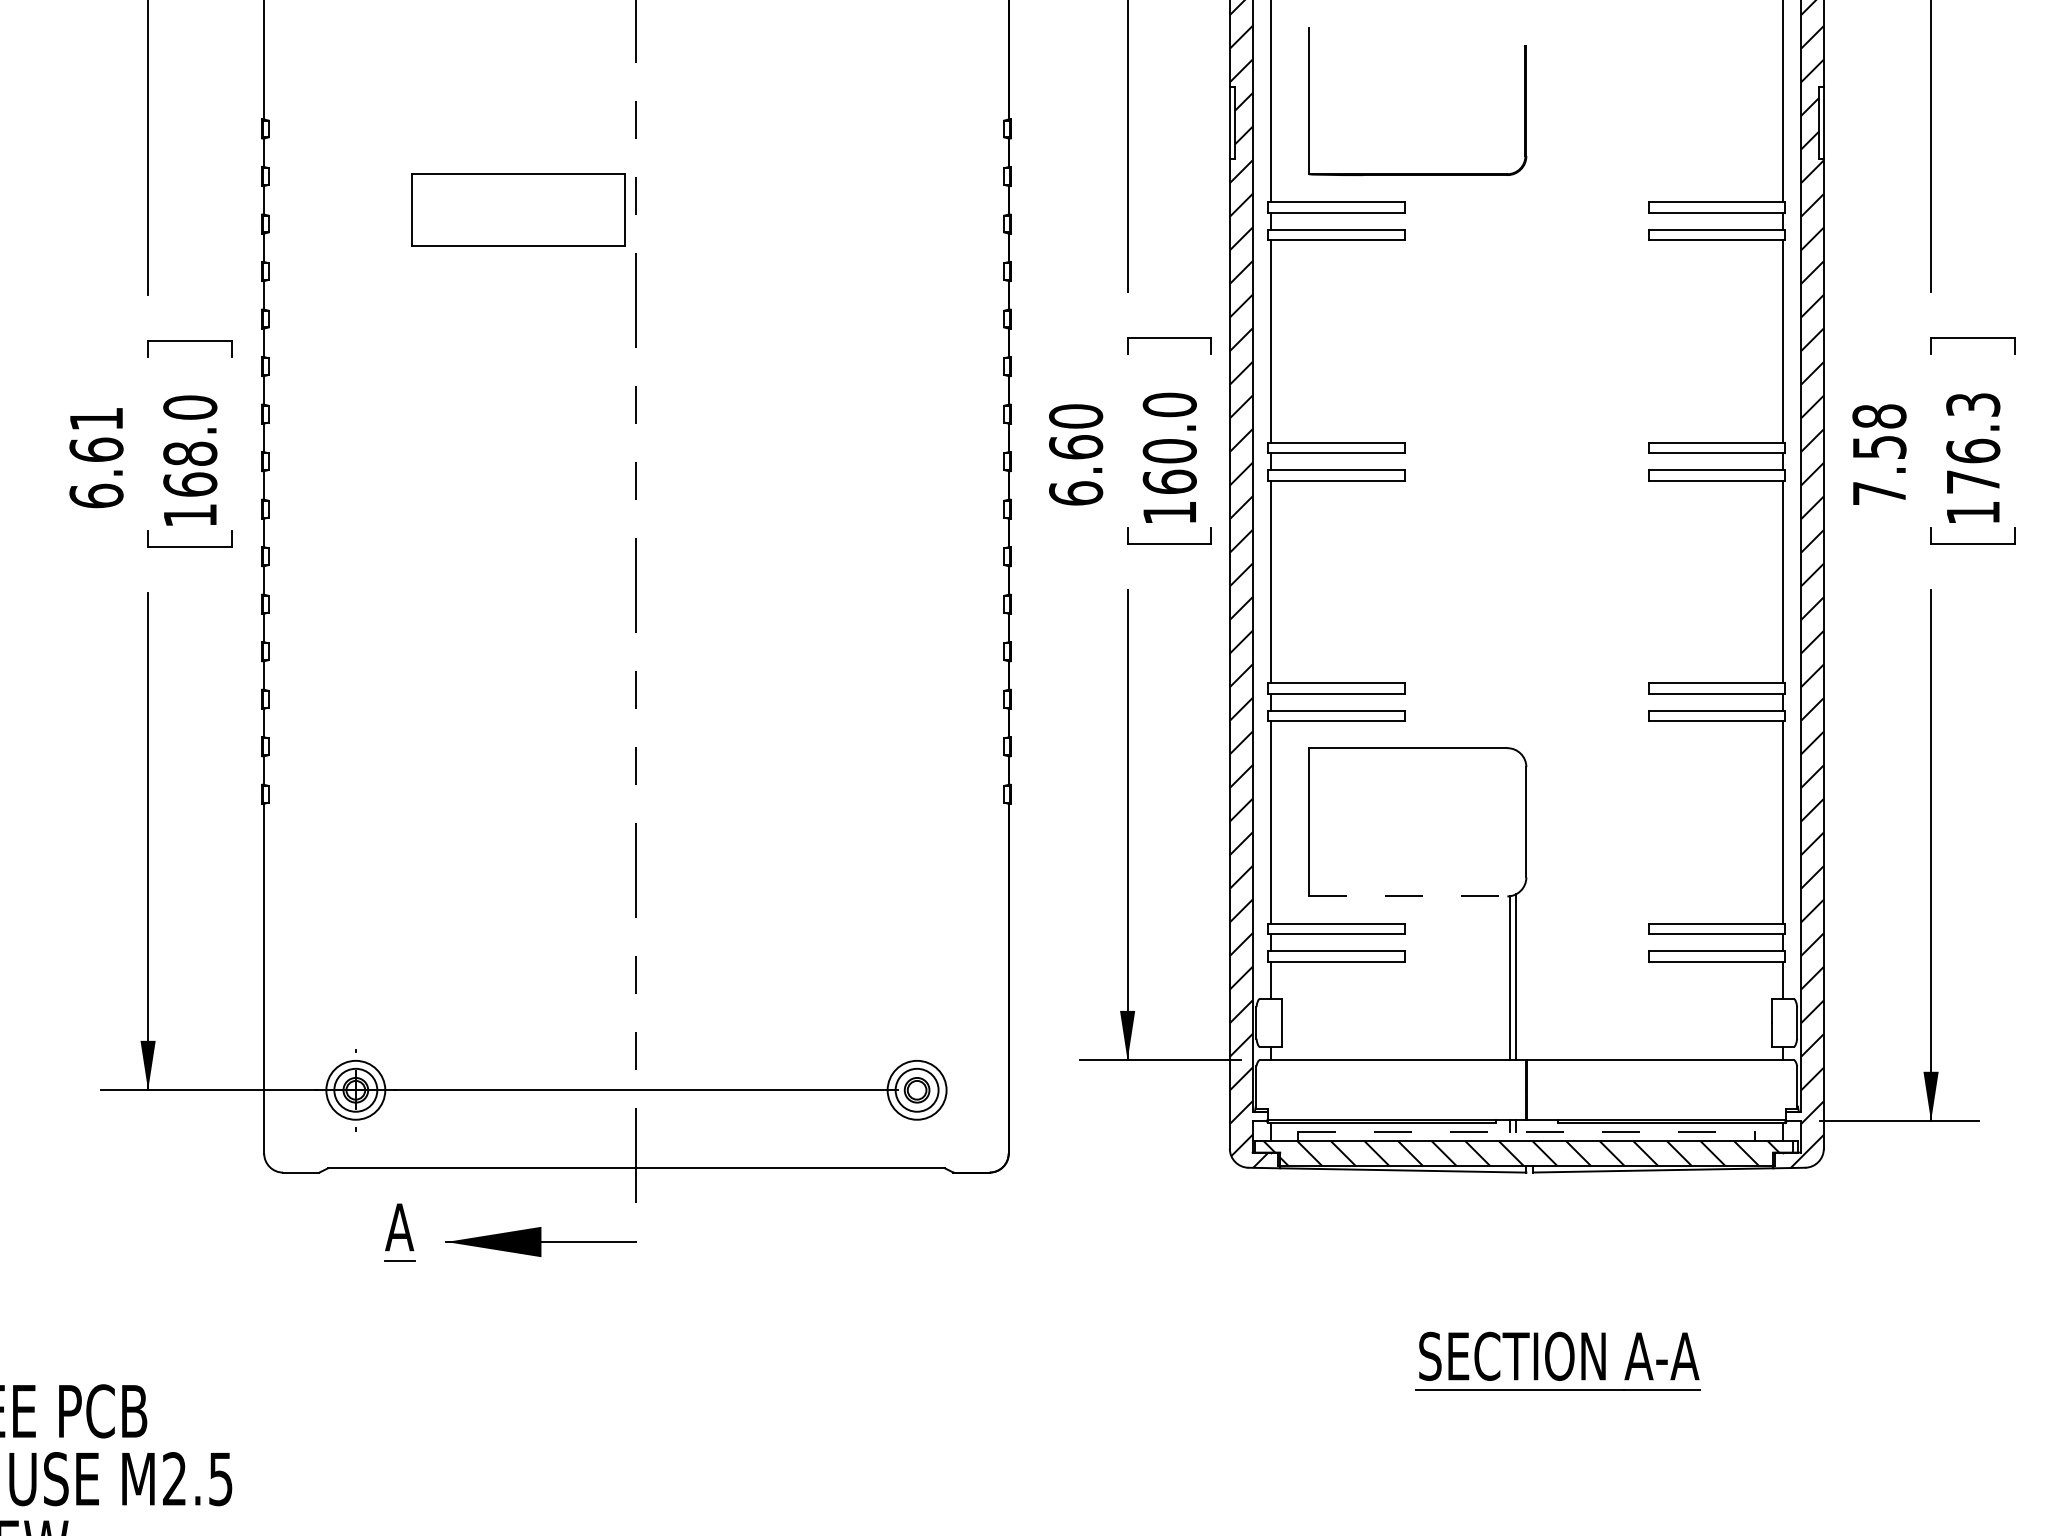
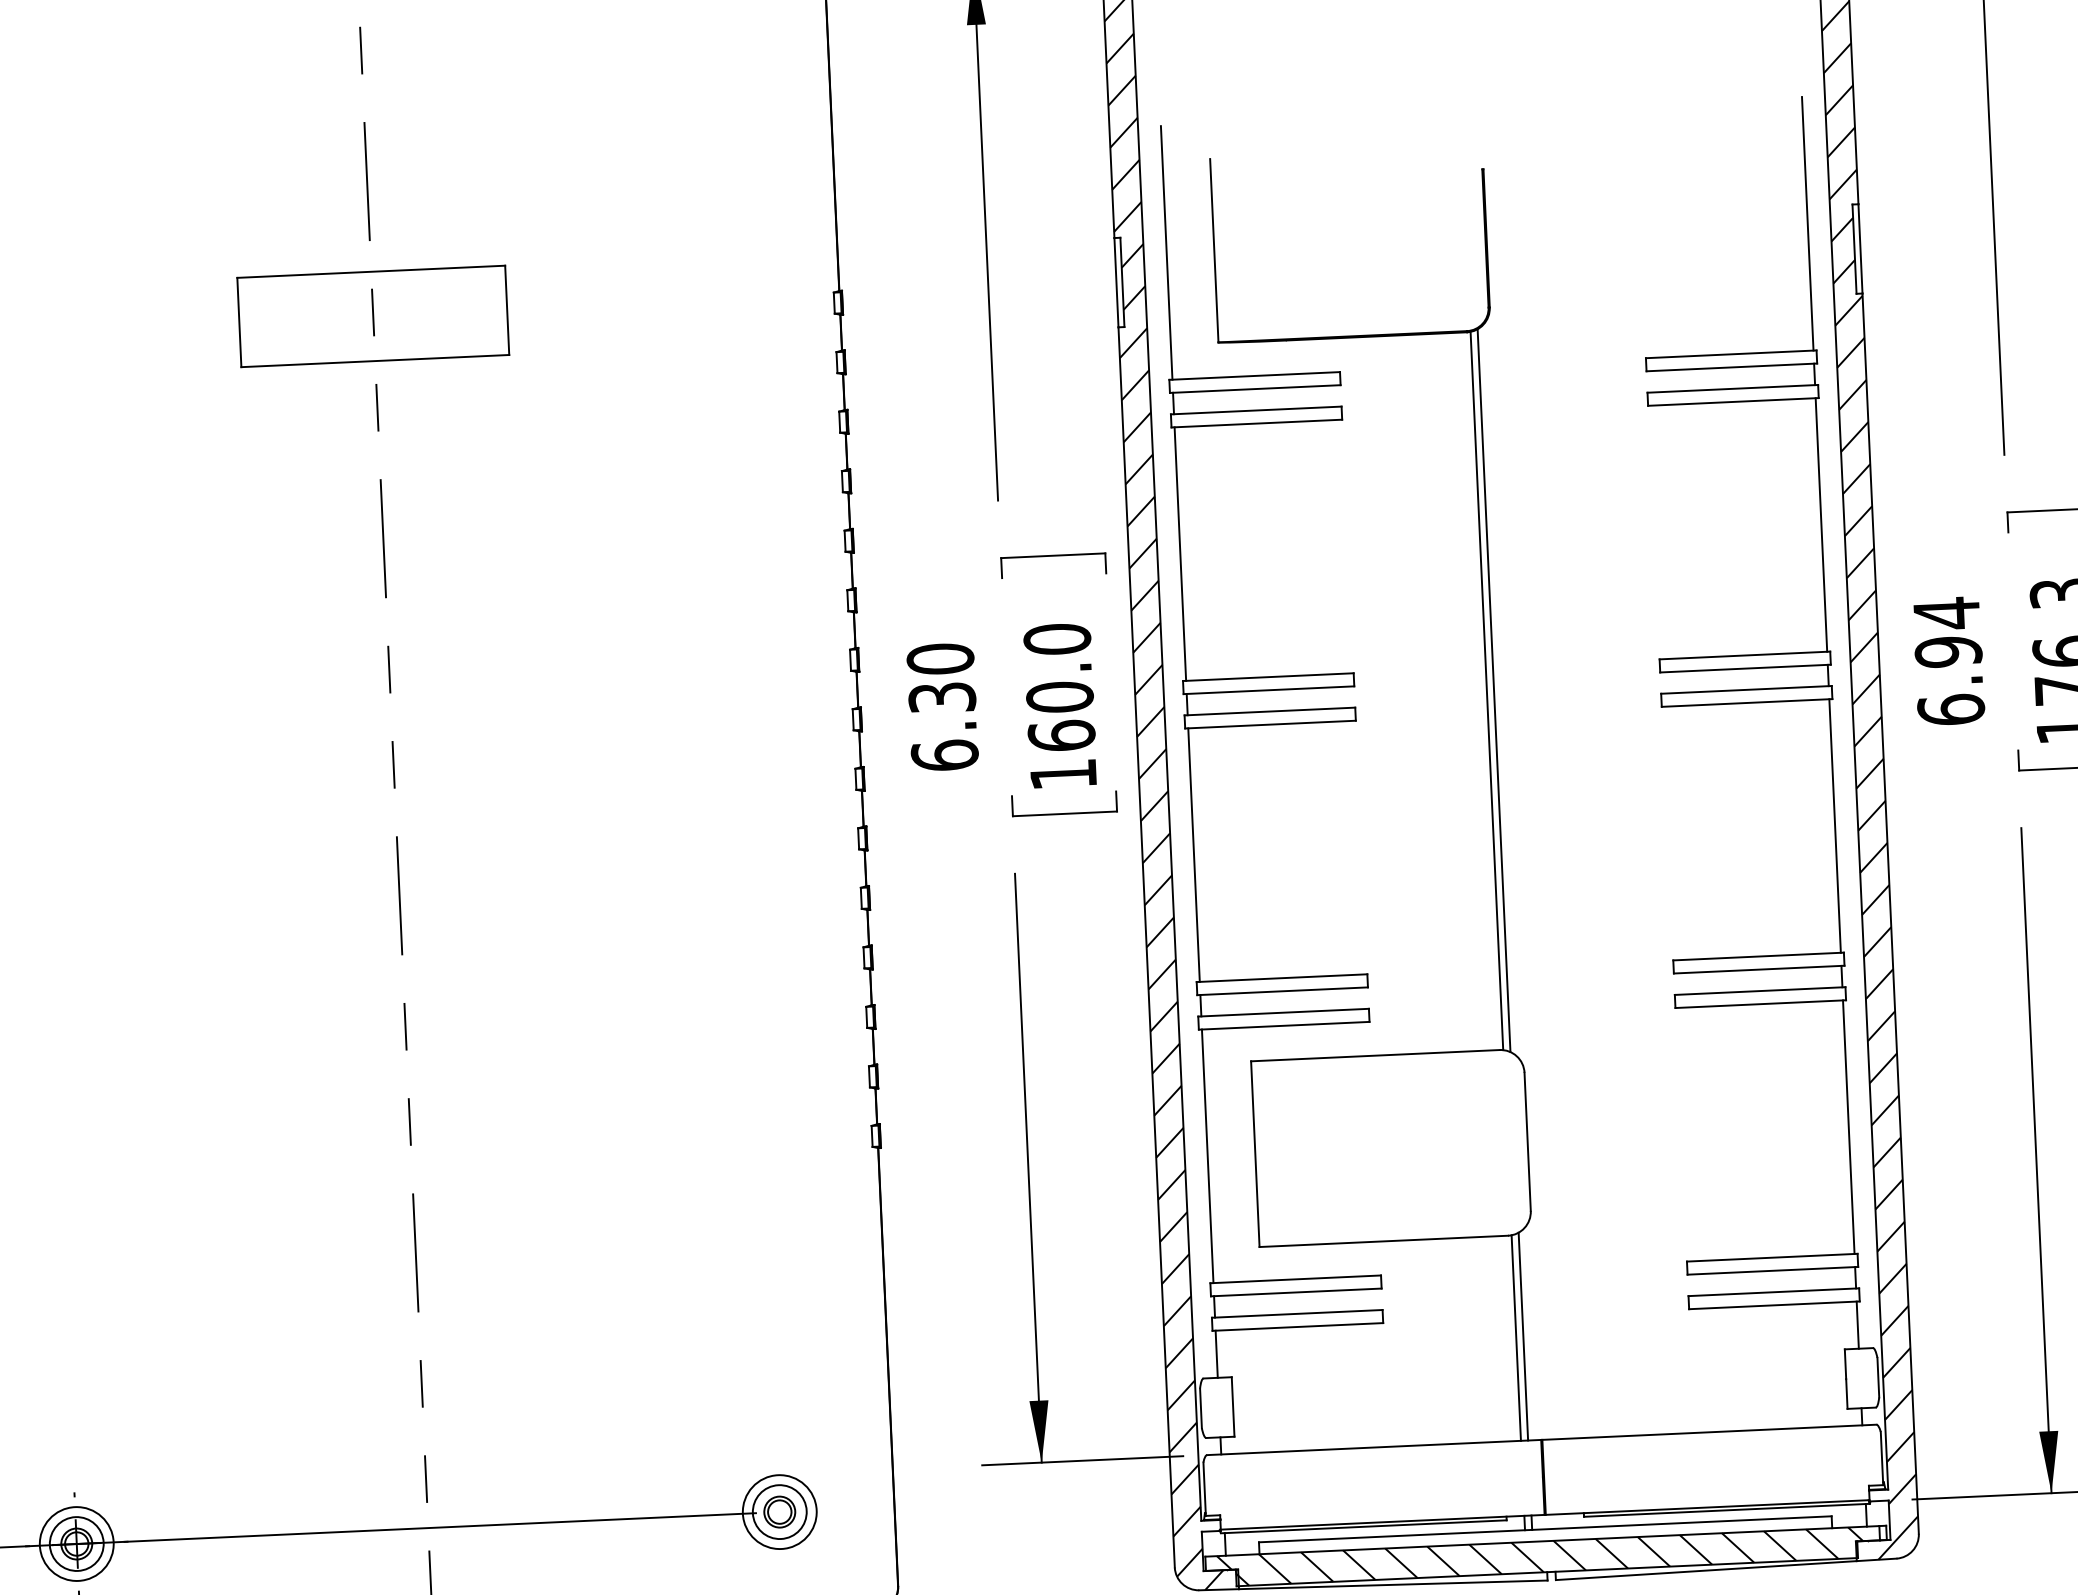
part: (518, 209) -> (373, 315), moved
text: (1076, 447) -> (942, 697), 6.60 -> 6.30
text: (1879, 454) -> (1949, 661), 7.58 -> 6.94
line: (1510, 461) -> (1487, 690), added
line: (1515, 461) -> (1493, 690), added
line: (1408, 896) -> (1384, 1241), dashed -> solid
line: (1526, 1131) -> (1545, 1529), dashed -> solid

